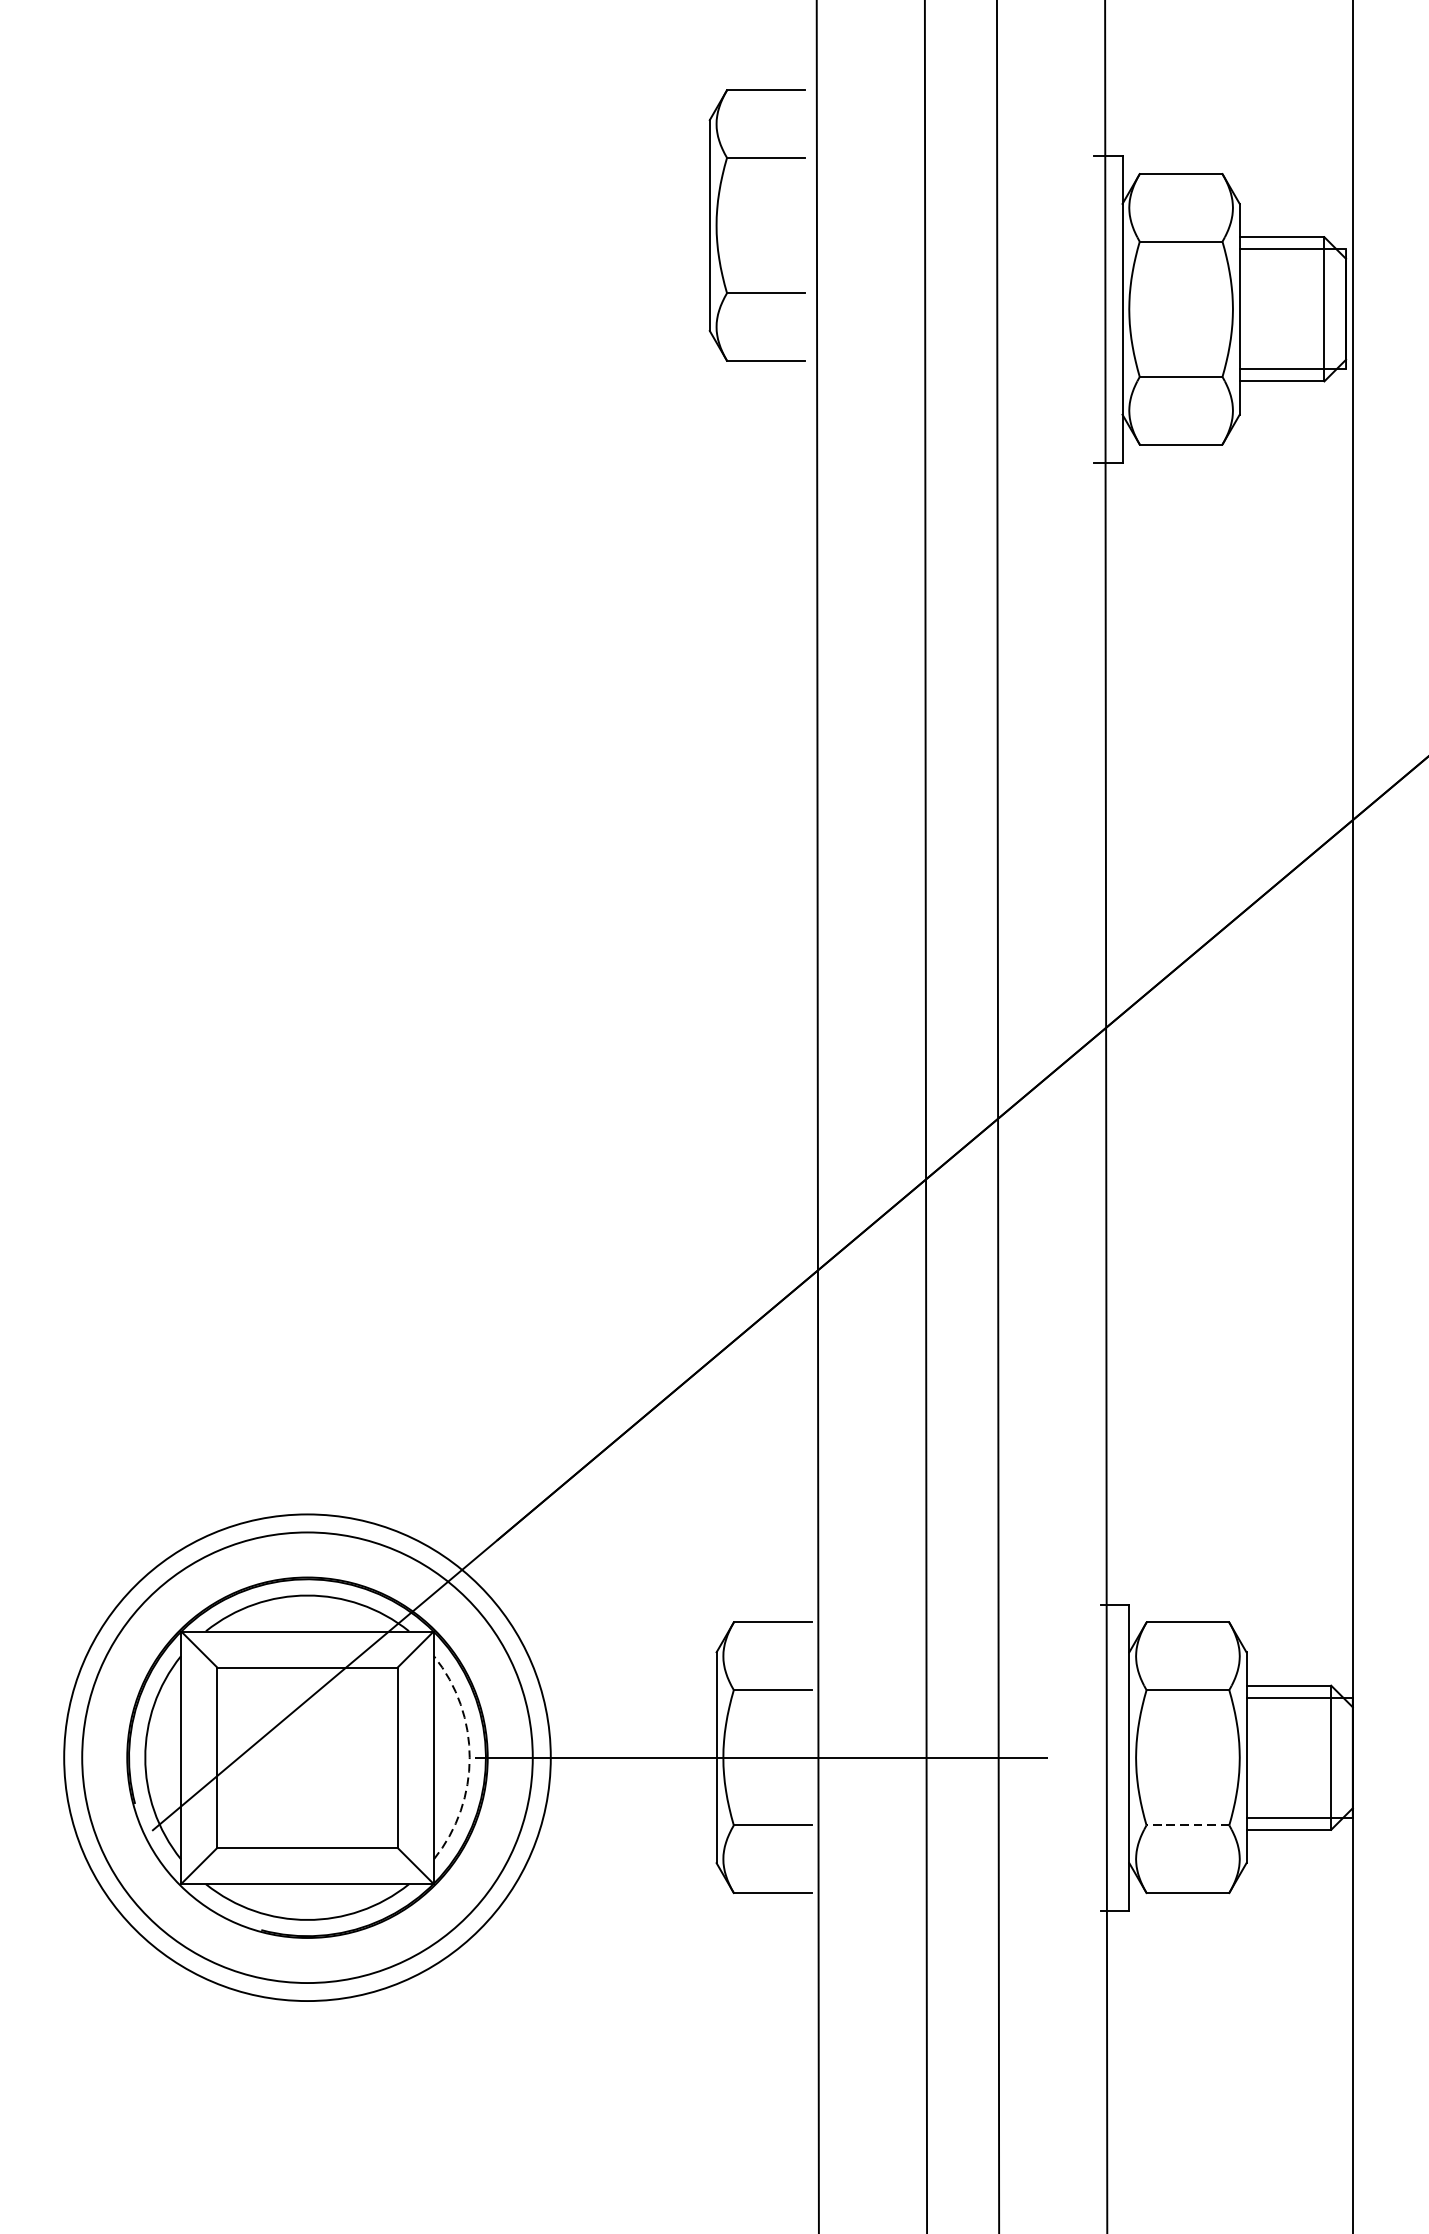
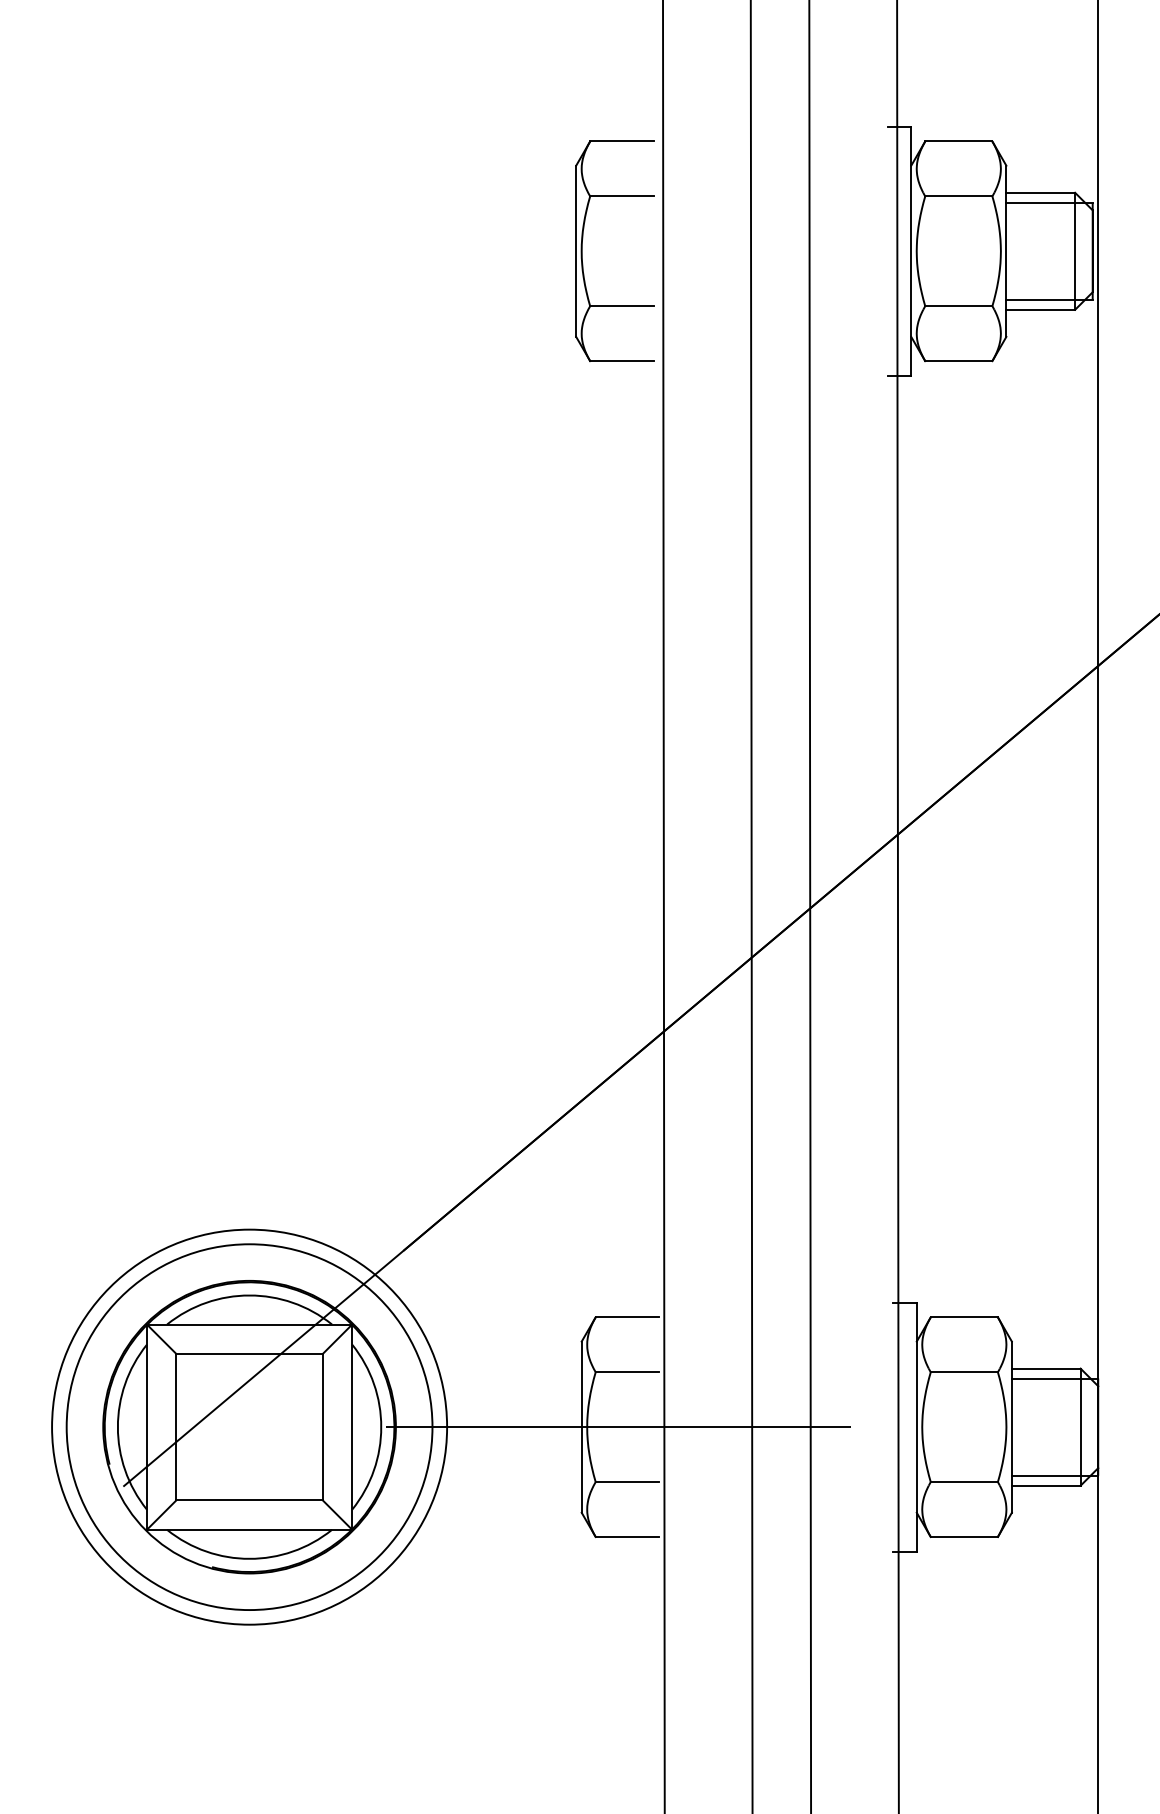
part: (717, 224) -> (582, 250), moved
arc: (469, 1758) -> (381, 1427), dashed -> solid
line: (1188, 1825) -> (964, 1482), dashed -> solid

